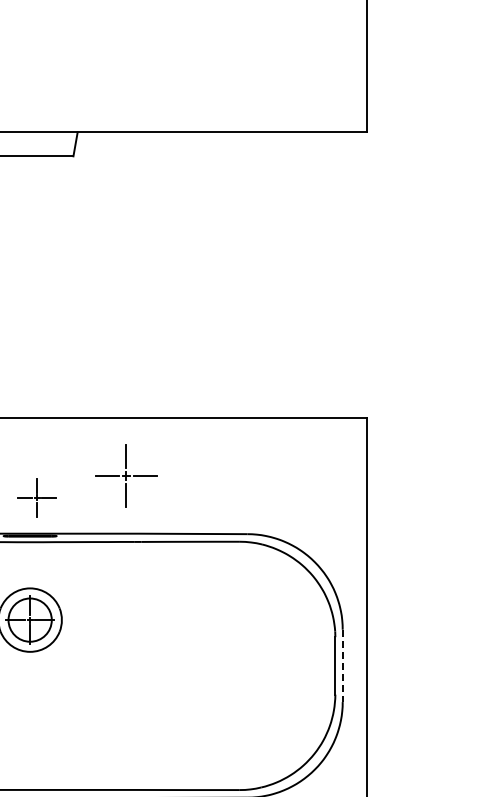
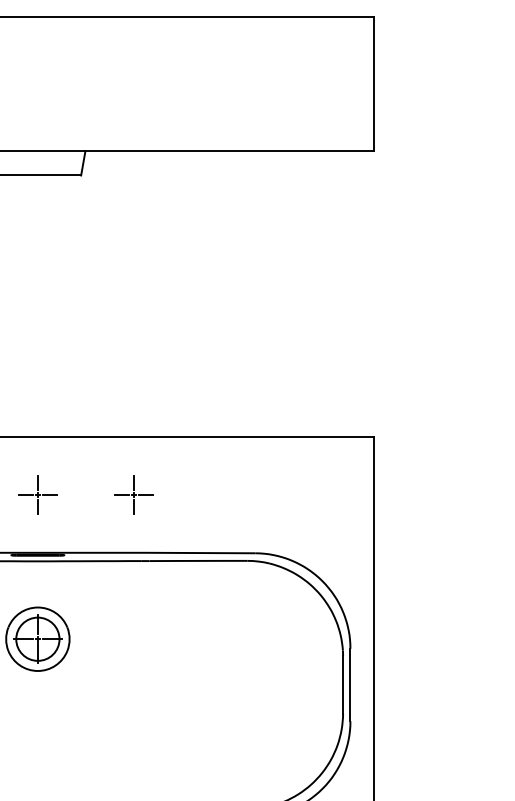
part: (125, 475) -> (133, 494), size x0.62
part: (36, 497) -> (37, 494), moved
line: (342, 666) -> (350, 685), dashed -> solid

